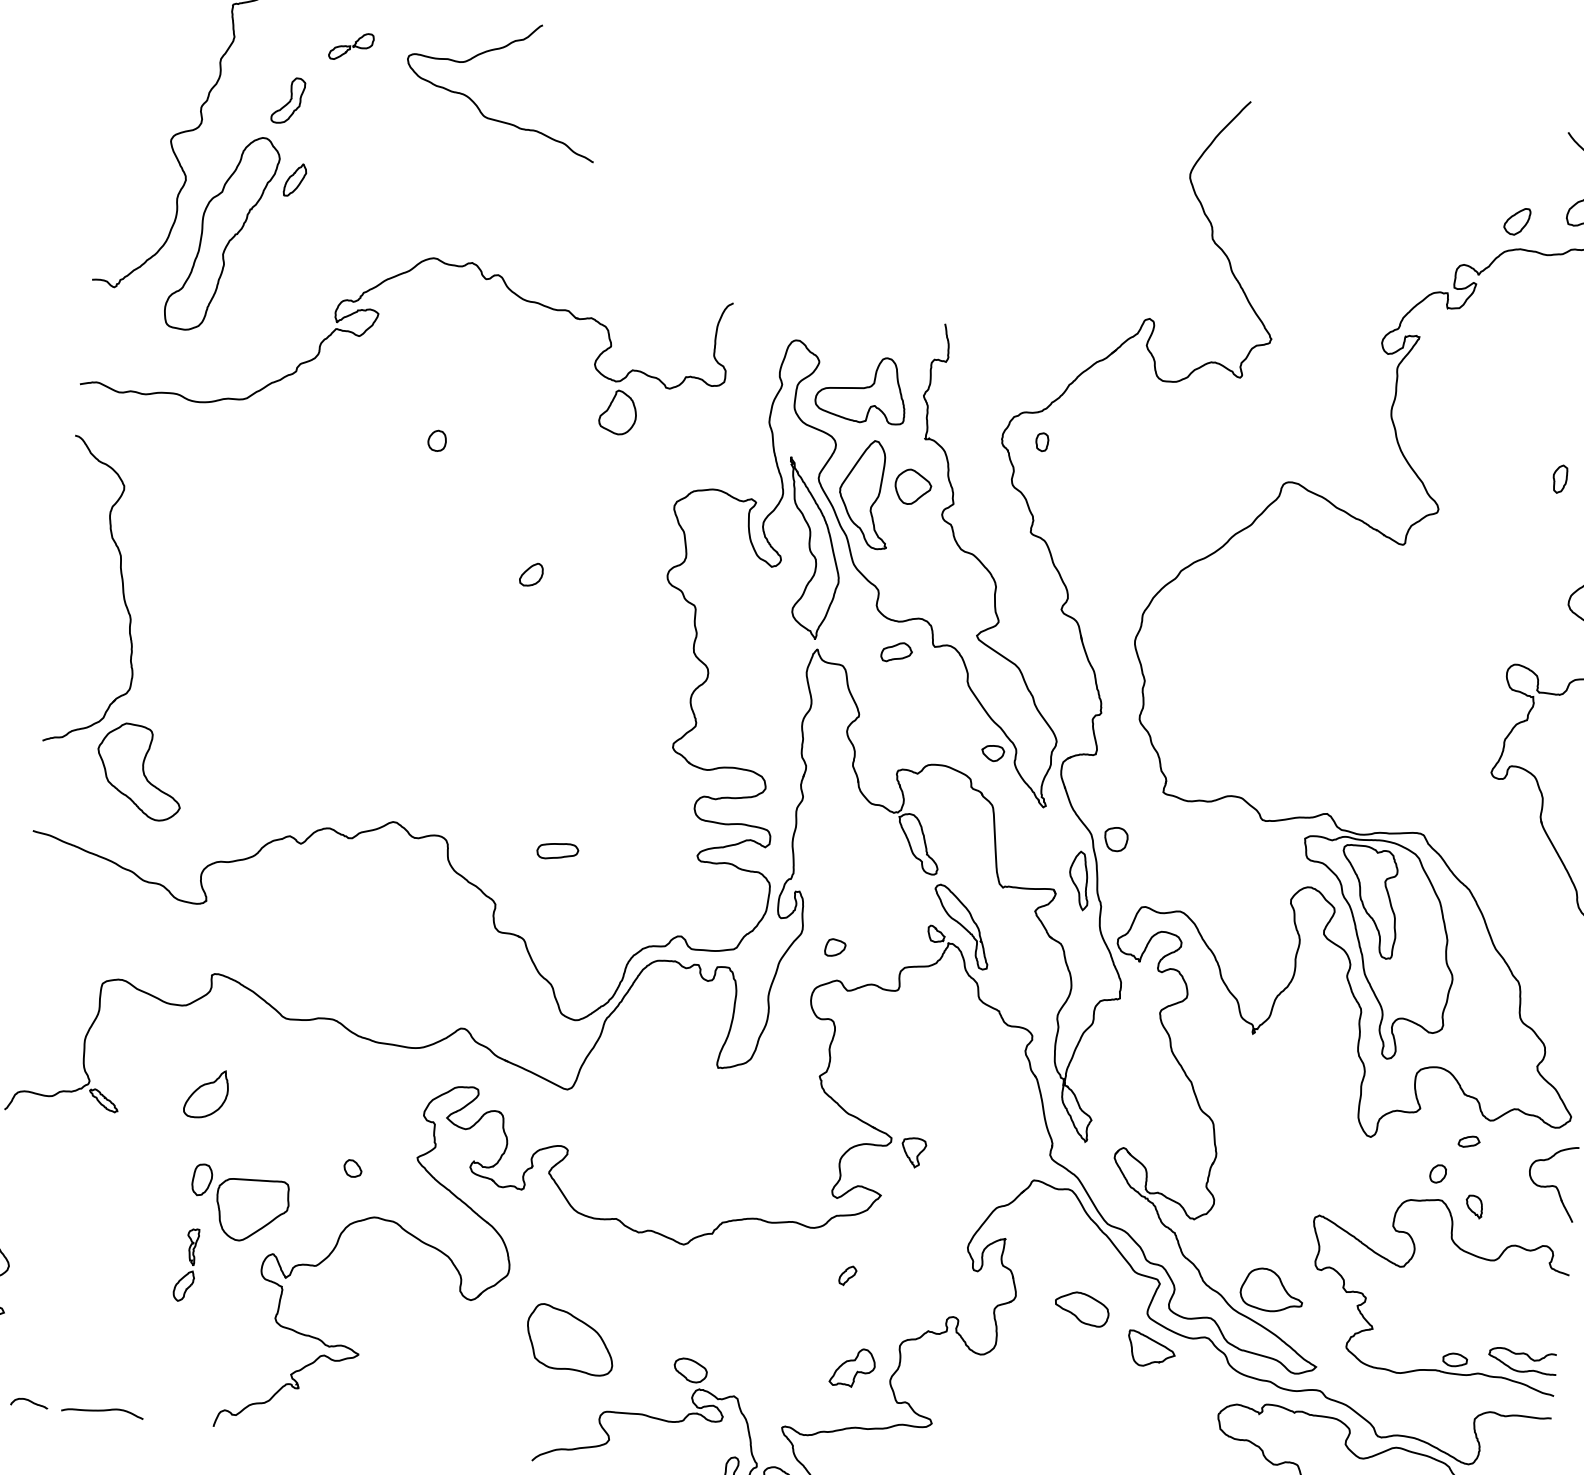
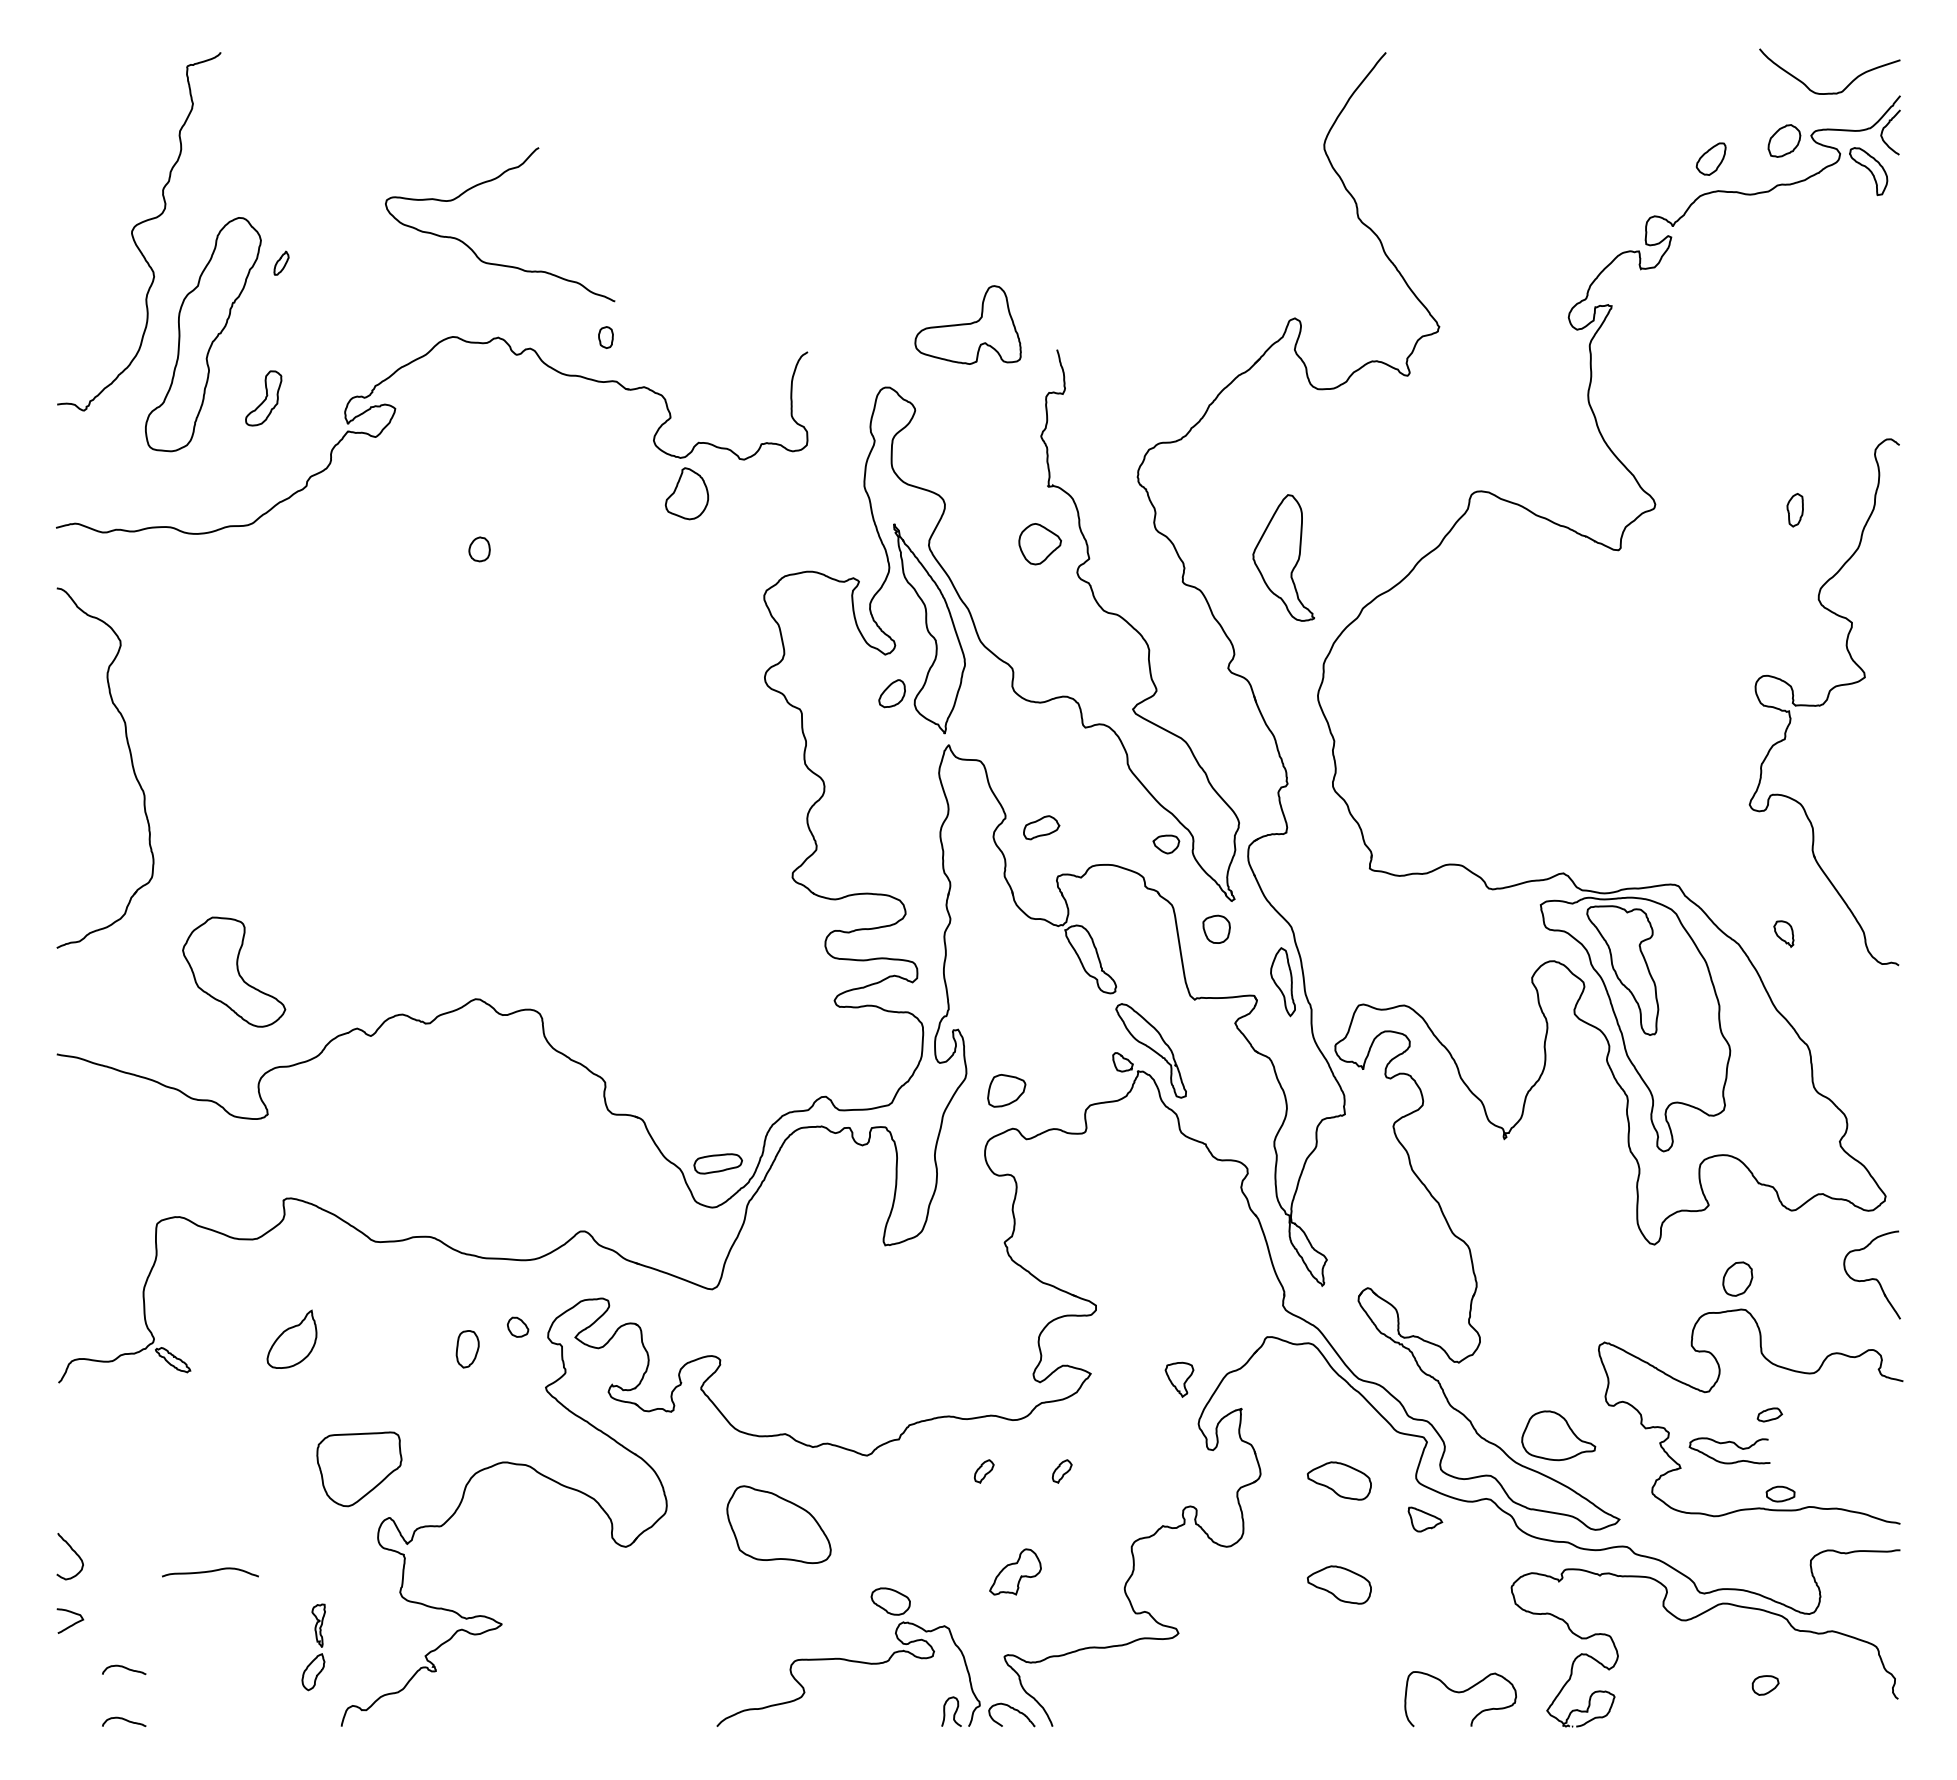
part: (351, 46) -> (330, 100), removed
part: (288, 100) -> (263, 398), moved
curve: (478, 106) -> (473, 250), moved
part: (295, 180) -> (281, 263), size x0.6
part: (861, 388) -> (967, 324), moved
part: (1041, 442) -> (605, 337), moved
part: (1559, 479) -> (1794, 510), moved
part: (865, 493) -> (1283, 557), moved
part: (530, 574) -> (891, 693), moved
part: (896, 652) -> (1041, 827), moved
part: (140, 771) -> (234, 971), moved
part: (1116, 838) -> (1216, 928), moved
part: (557, 850) -> (717, 1163), moved
part: (835, 947) -> (1006, 1090), size x1.6
part: (1468, 1141) -> (1769, 1414), moved
part: (913, 1152) -> (1179, 1379), moved
part: (353, 1168) -> (518, 1326), moved
part: (1437, 1174) -> (1737, 1279), size x1.6
part: (202, 1180) -> (467, 1349), moved
part: (1474, 1206) -> (1783, 933), moved
part: (186, 1265) -> (313, 1647), moved
part: (781, 1268) -> (983, 1471), added
part: (570, 1339) -> (778, 1524), moved
part: (1151, 1349) -> (1425, 1519), size x0.6
curve: (1521, 1354) -> (1727, 1443), moved
curve: (34, 1357) -> (124, 1668), added
part: (852, 1367) -> (1015, 1571), moved
part: (1072, 1396) -> (1339, 1584), added
curve: (102, 1411) -> (210, 1572), moved

